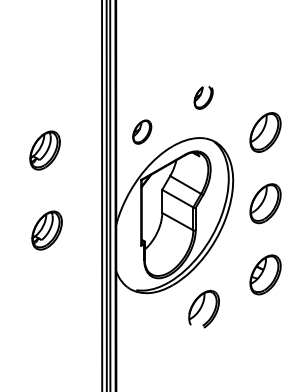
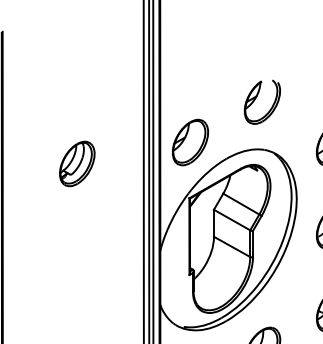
part: (203, 97) -> (262, 102), size x1.67
part: (142, 131) -> (190, 141), size x1.67
part: (46, 230) -> (78, 257), removed

